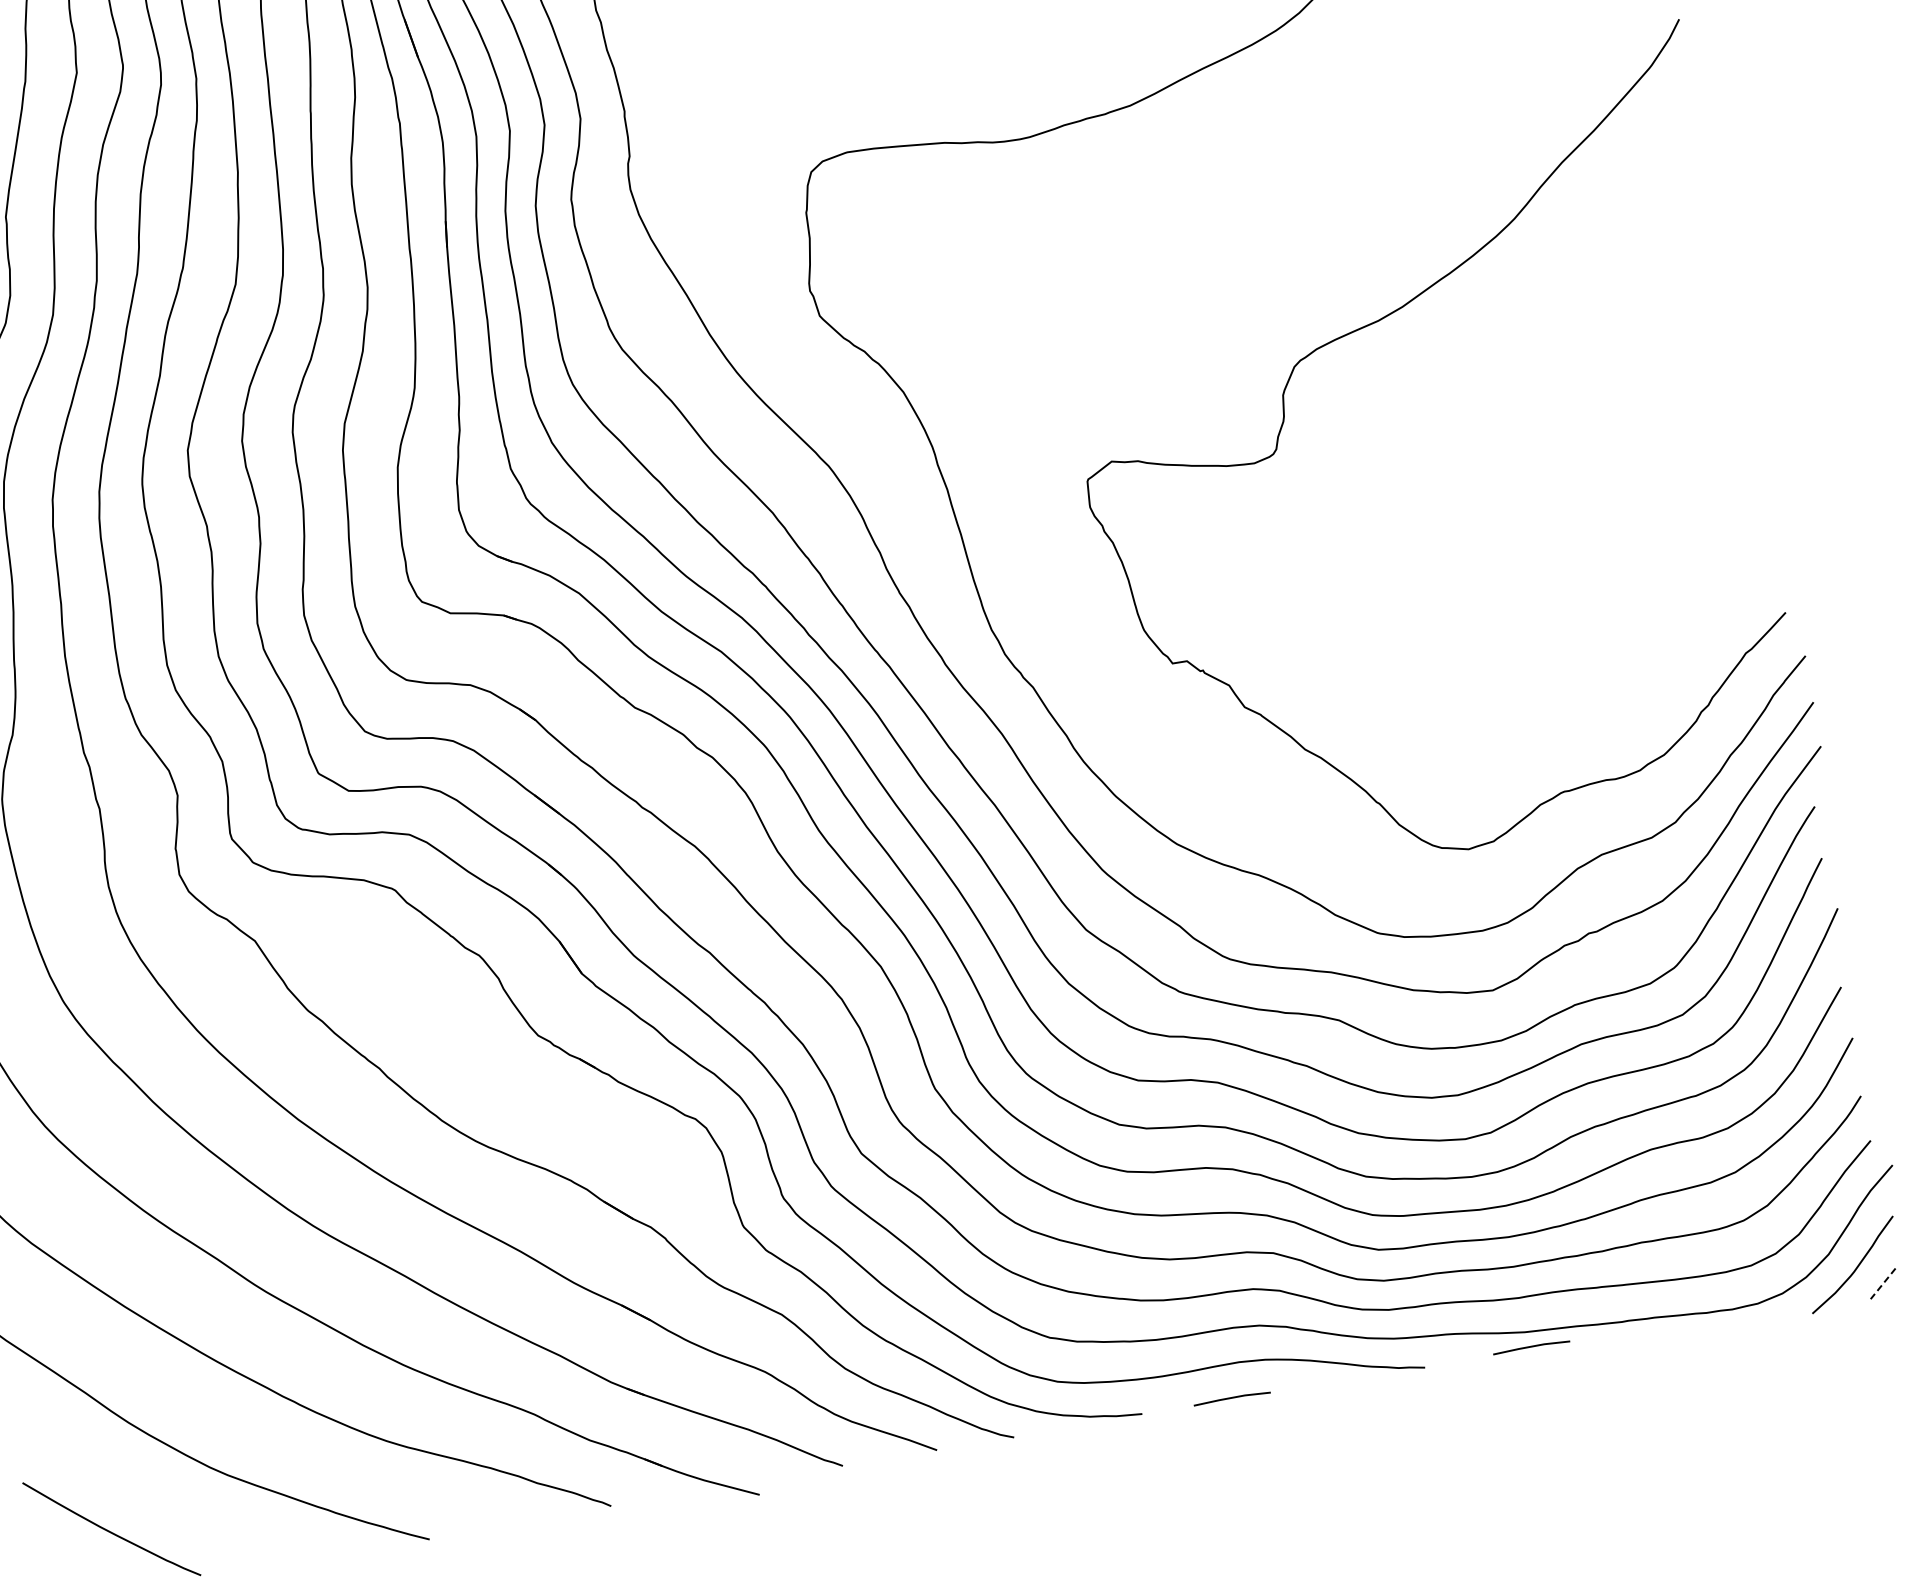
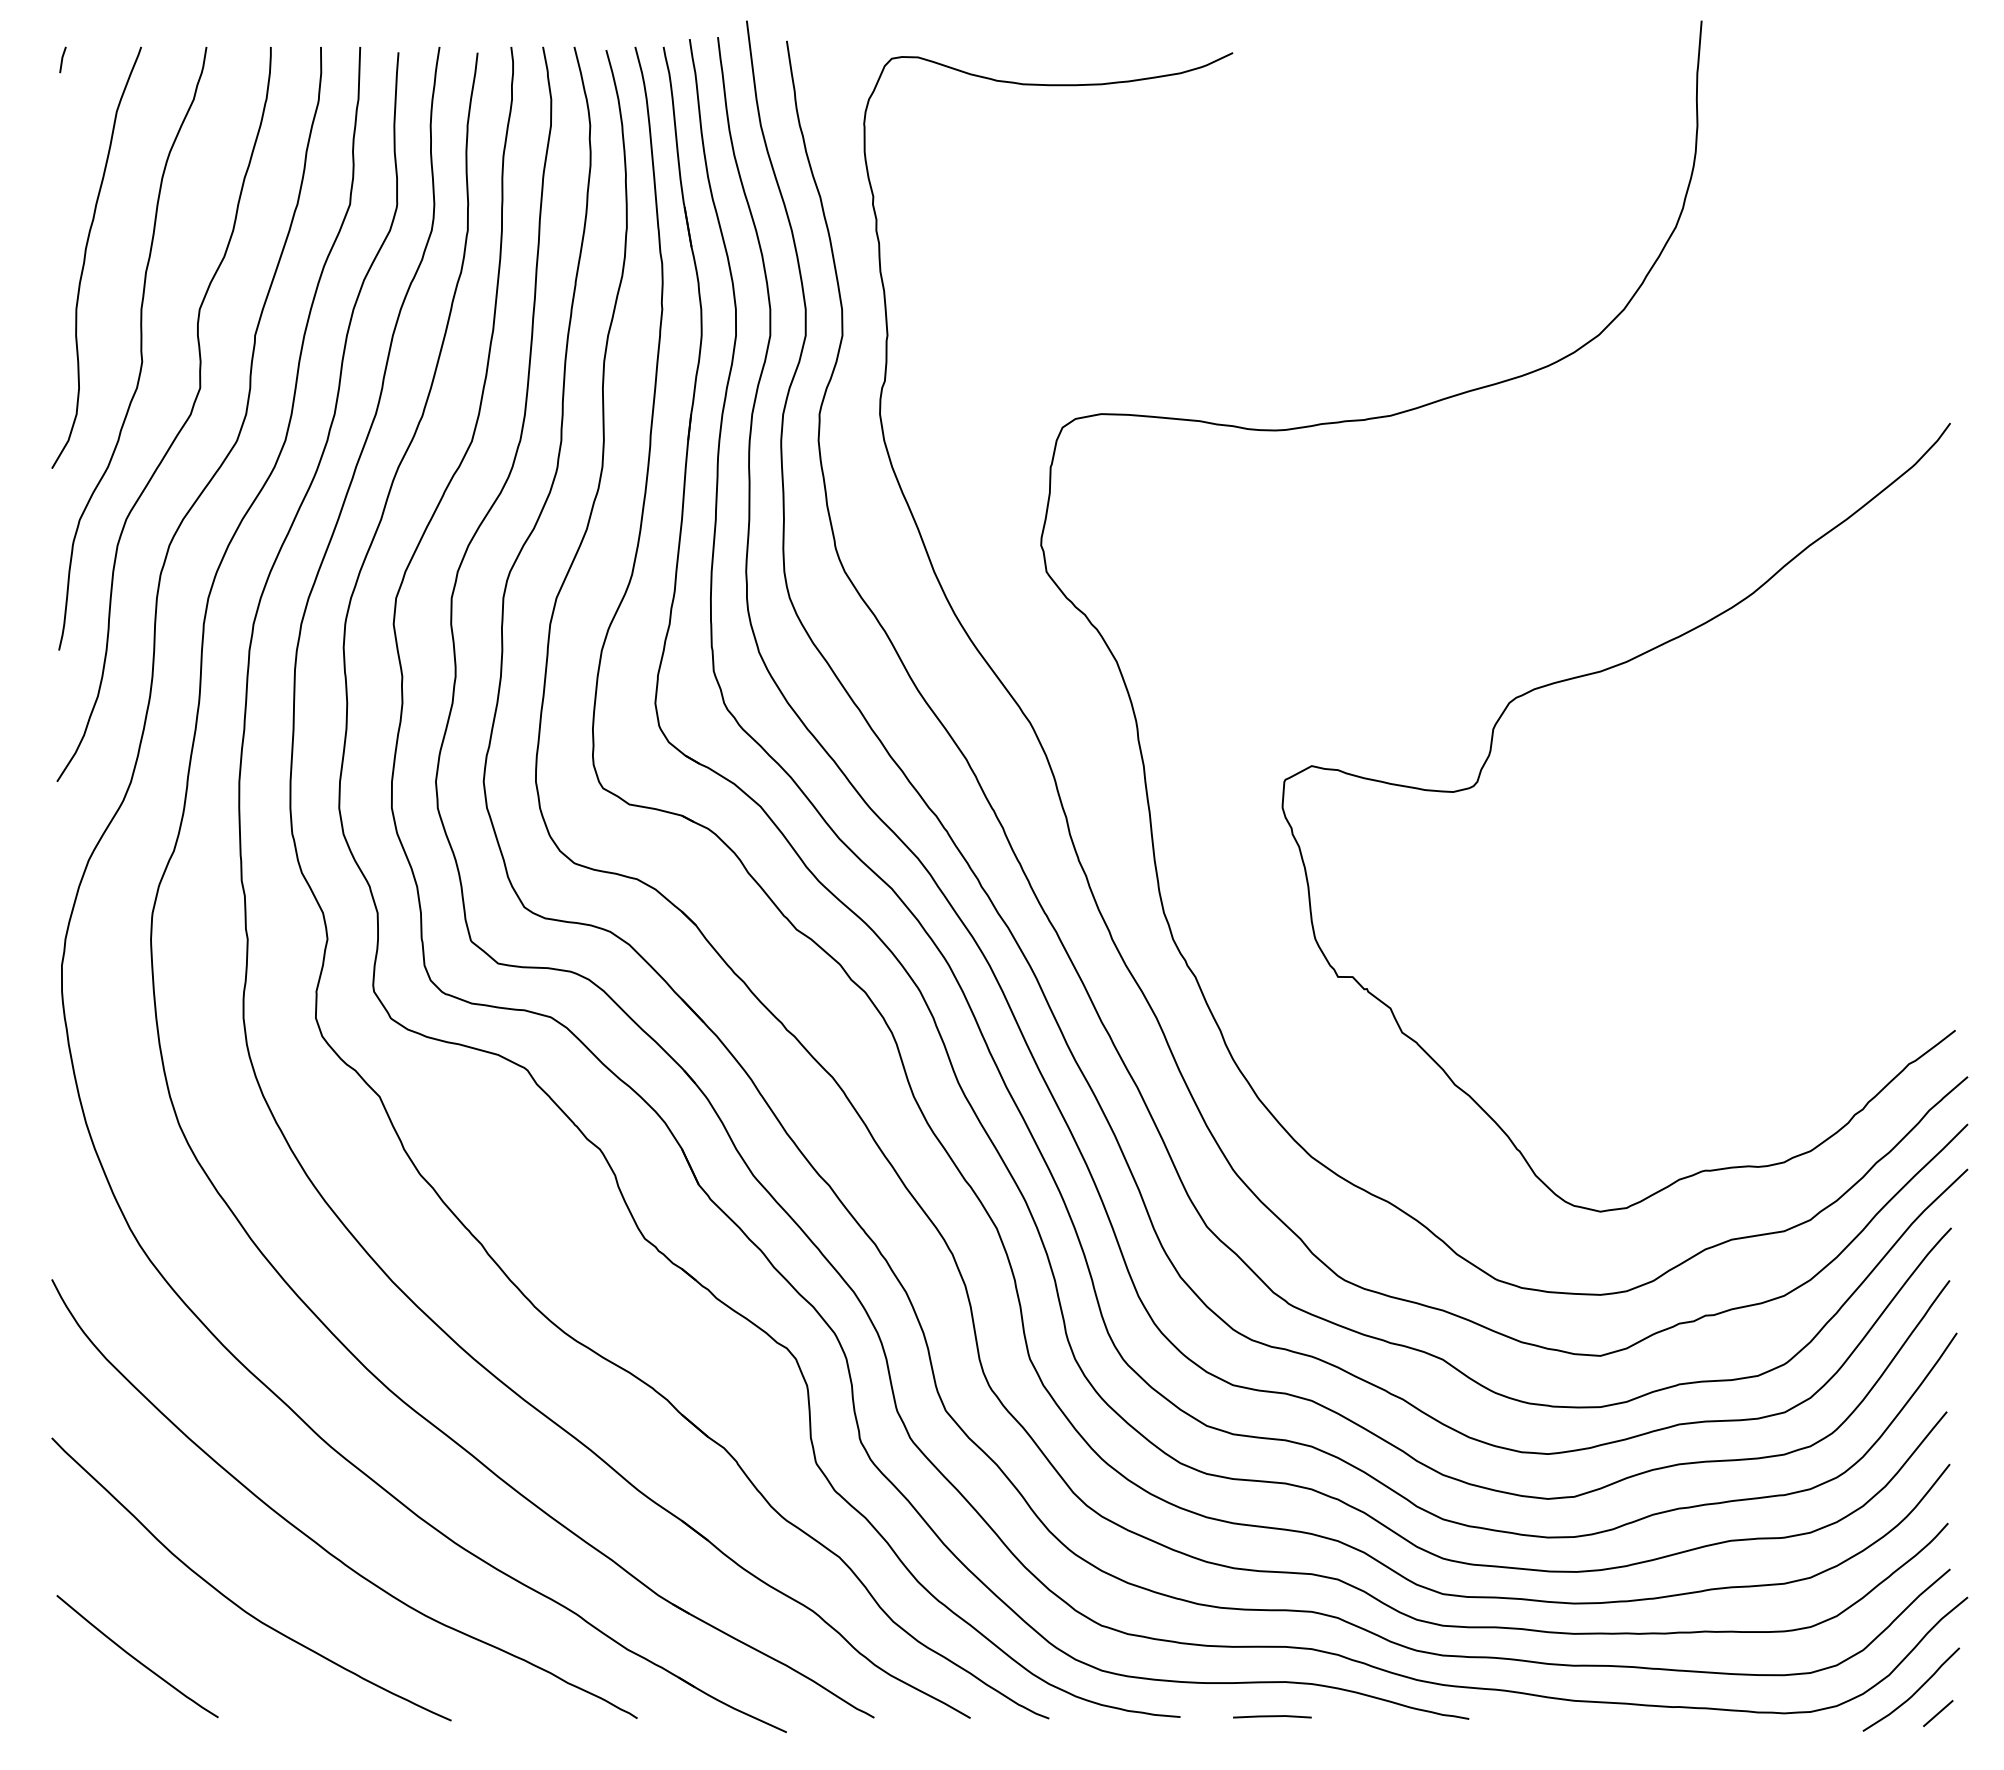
line: (1883, 1283) -> (1938, 1713), dashed -> solid
line: (1531, 1346) -> (1578, 1716), removed

